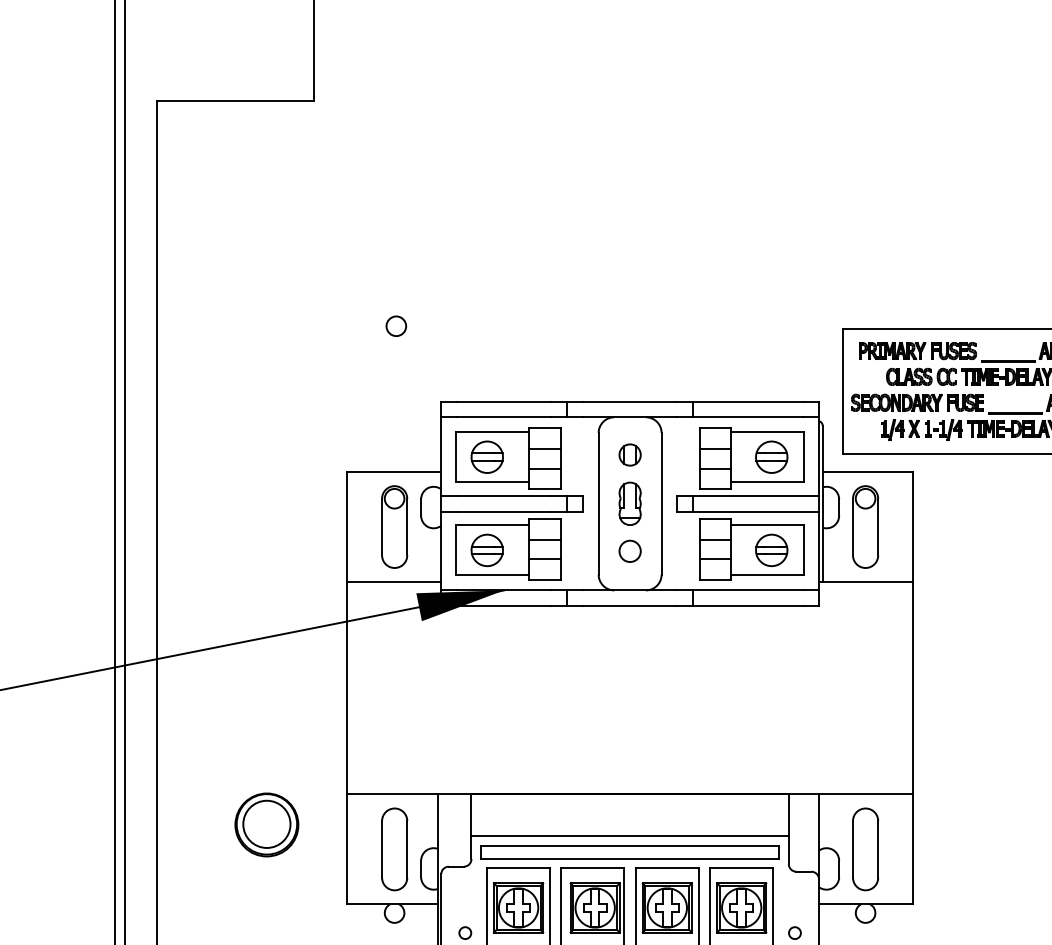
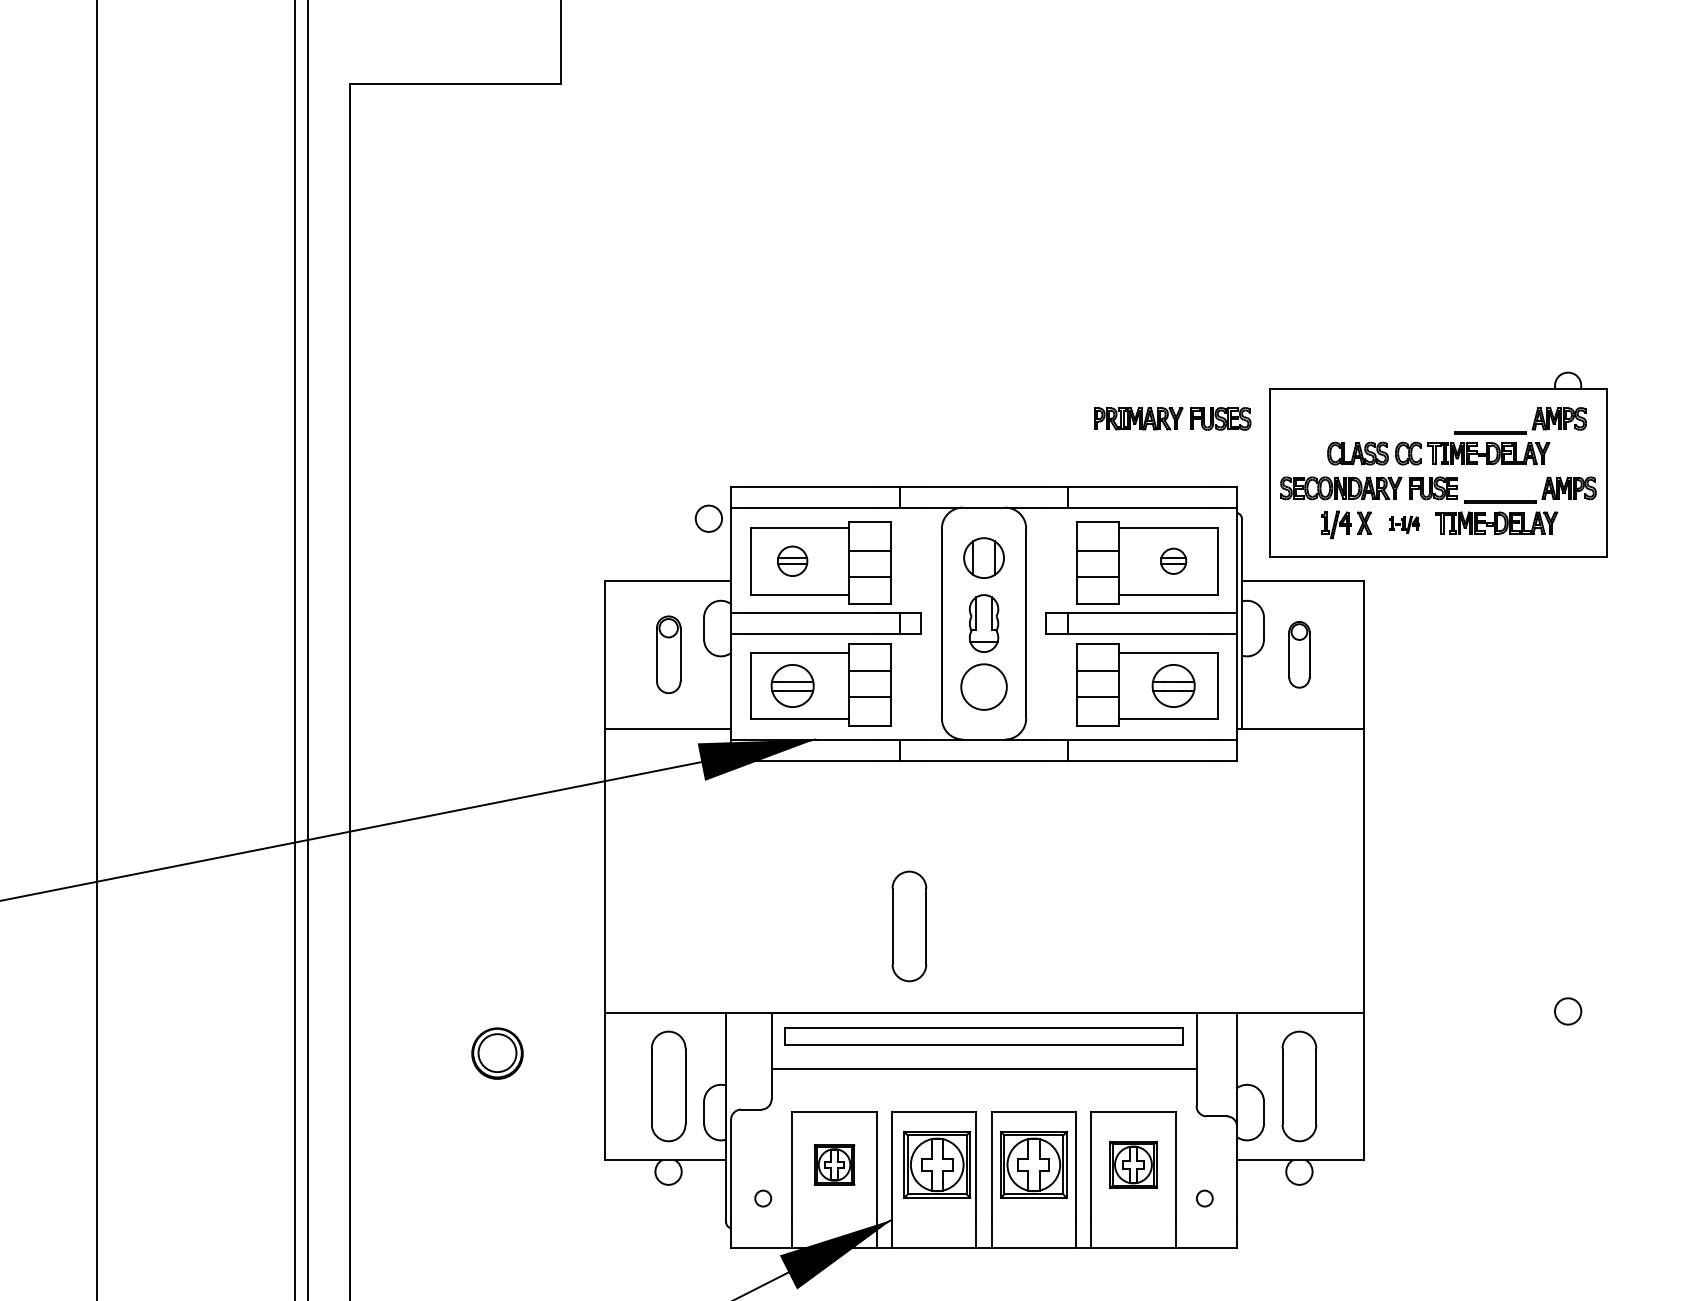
circle: (396, 326) -> (708, 518), moved
part: (917, 350) -> (1172, 418), moved
part: (944, 429) -> (1404, 524), size x0.6
part: (629, 455) -> (983, 558), size x1.4
part: (487, 457) -> (792, 561), size x0.7
part: (771, 457) -> (1173, 561), size x0.6
part: (394, 526) -> (668, 654), size x0.7
part: (865, 526) -> (1299, 654), size x0.6
circle: (629, 551) -> (983, 687), size x1.6
part: (574, 729) -> (909, 926), added
part: (266, 824) -> (497, 1053), size x0.6
part: (629, 852) -> (983, 1036), moved
part: (518, 907) -> (834, 1164), size x0.6
part: (741, 907) -> (1133, 1164), size x0.7

